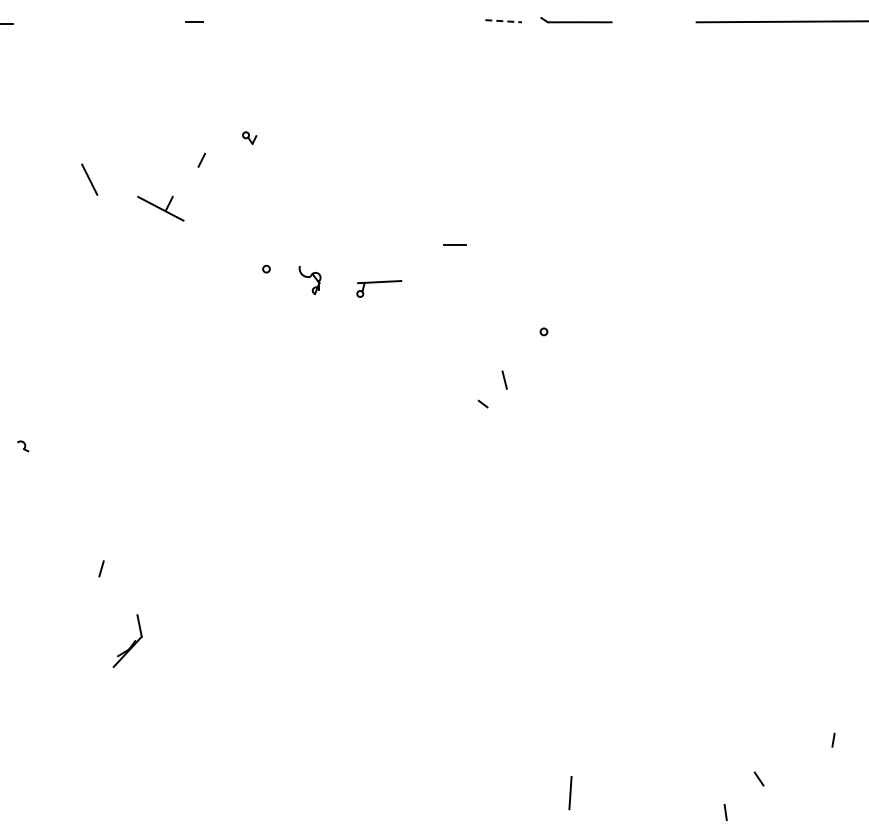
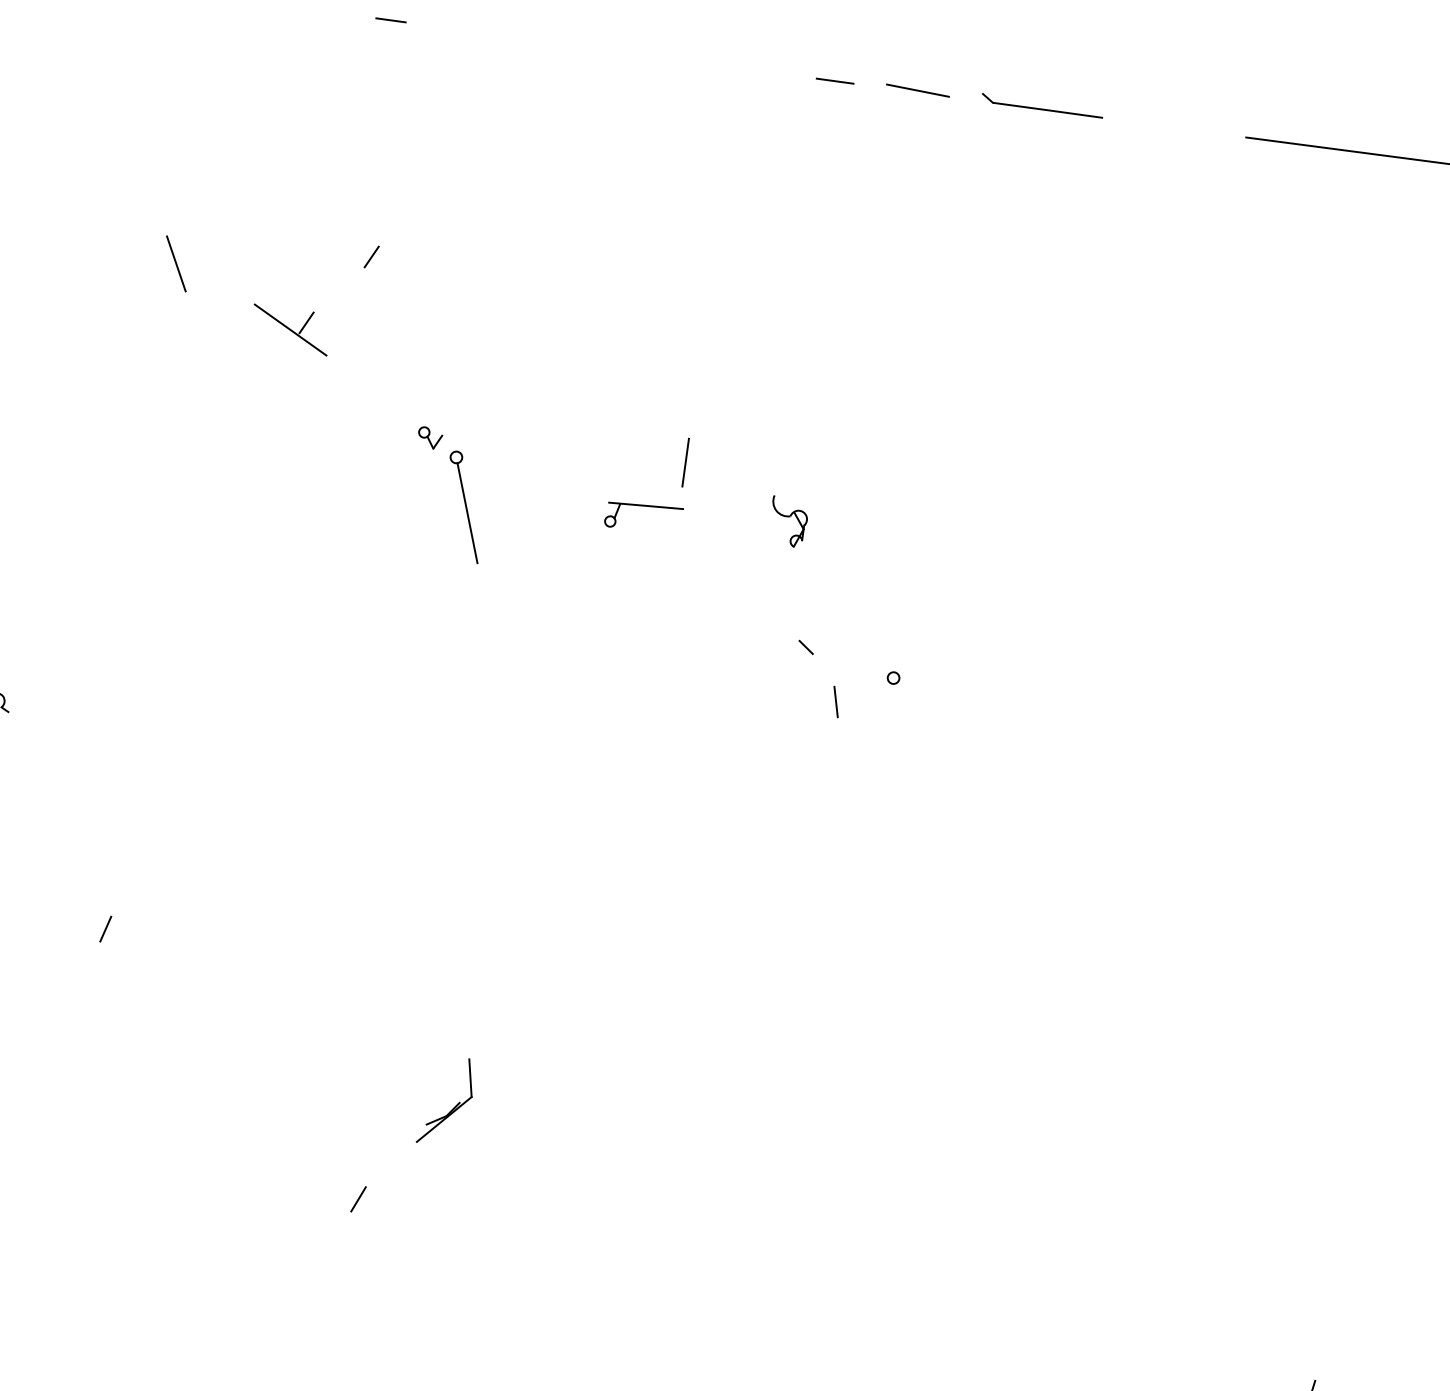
line: (504, 21) -> (919, 91), dashed -> solid
part: (249, 137) -> (429, 437), moved
line: (454, 244) -> (834, 79), moved
line: (399, 254) -> (686, 463), added
part: (309, 279) -> (787, 520), moved
line: (276, 300) -> (466, 513), added
circle: (543, 331) -> (892, 677), moved
line: (482, 403) -> (805, 646), moved
part: (127, 640) -> (446, 1100), moved
line: (268, 704) -> (358, 1199), added

